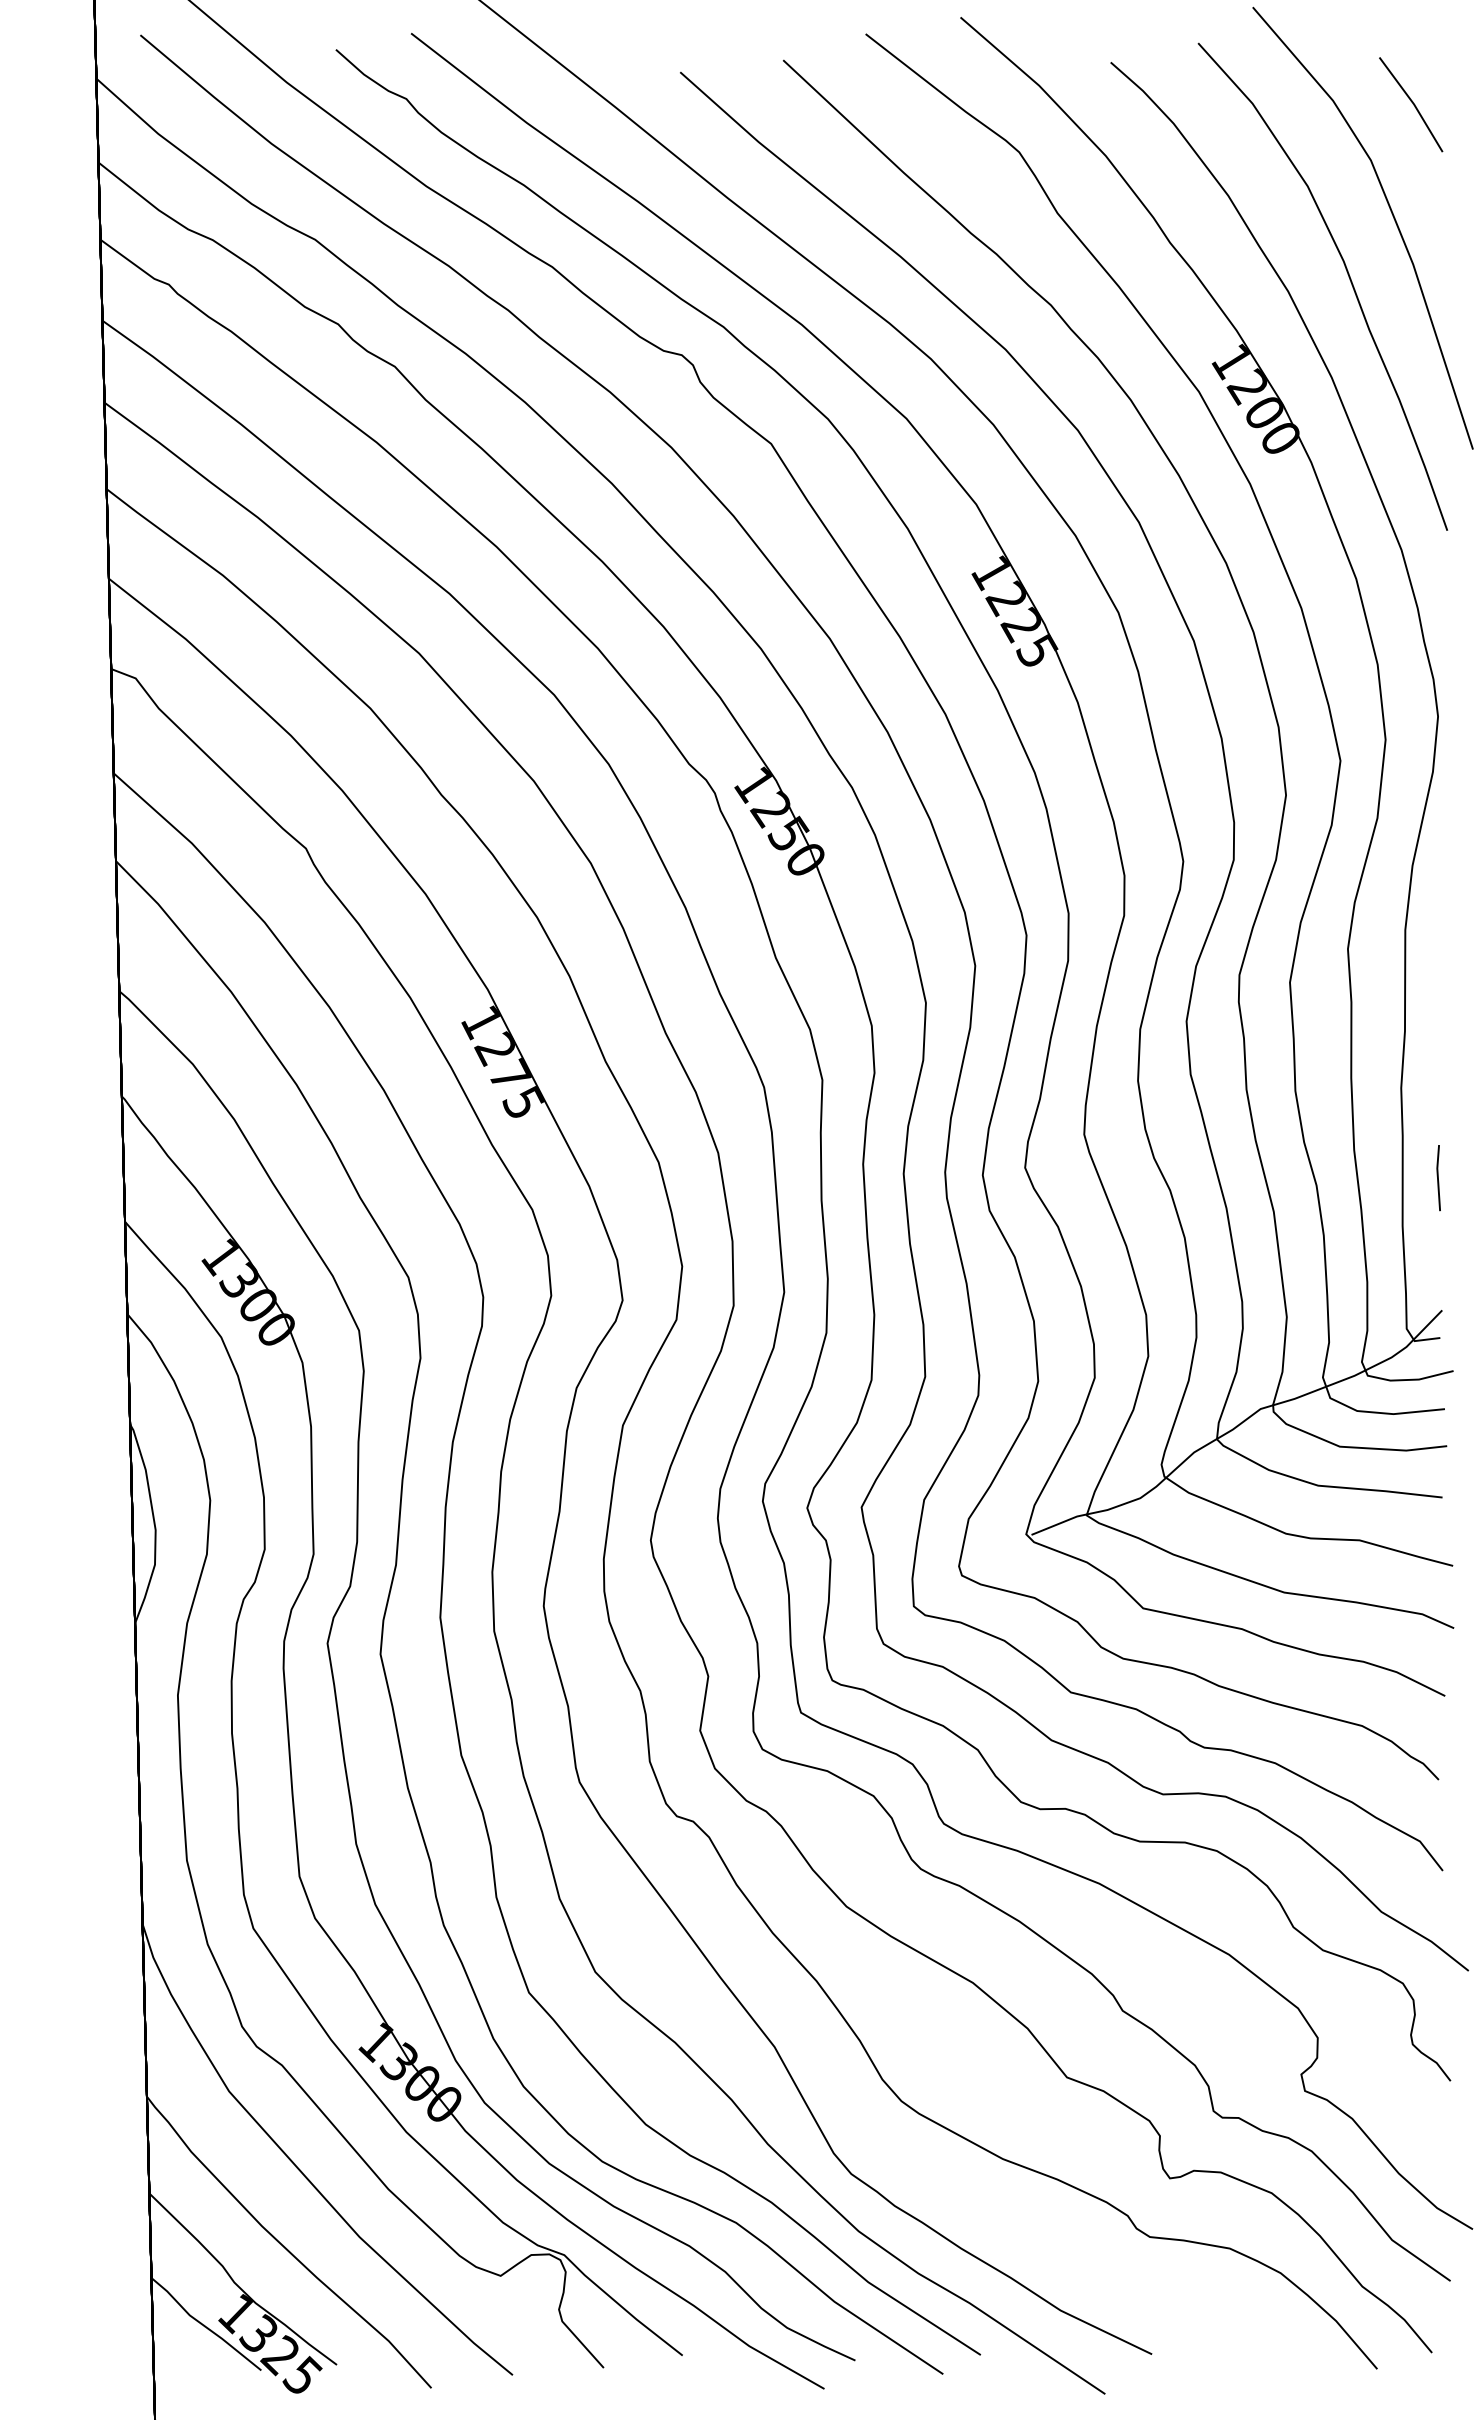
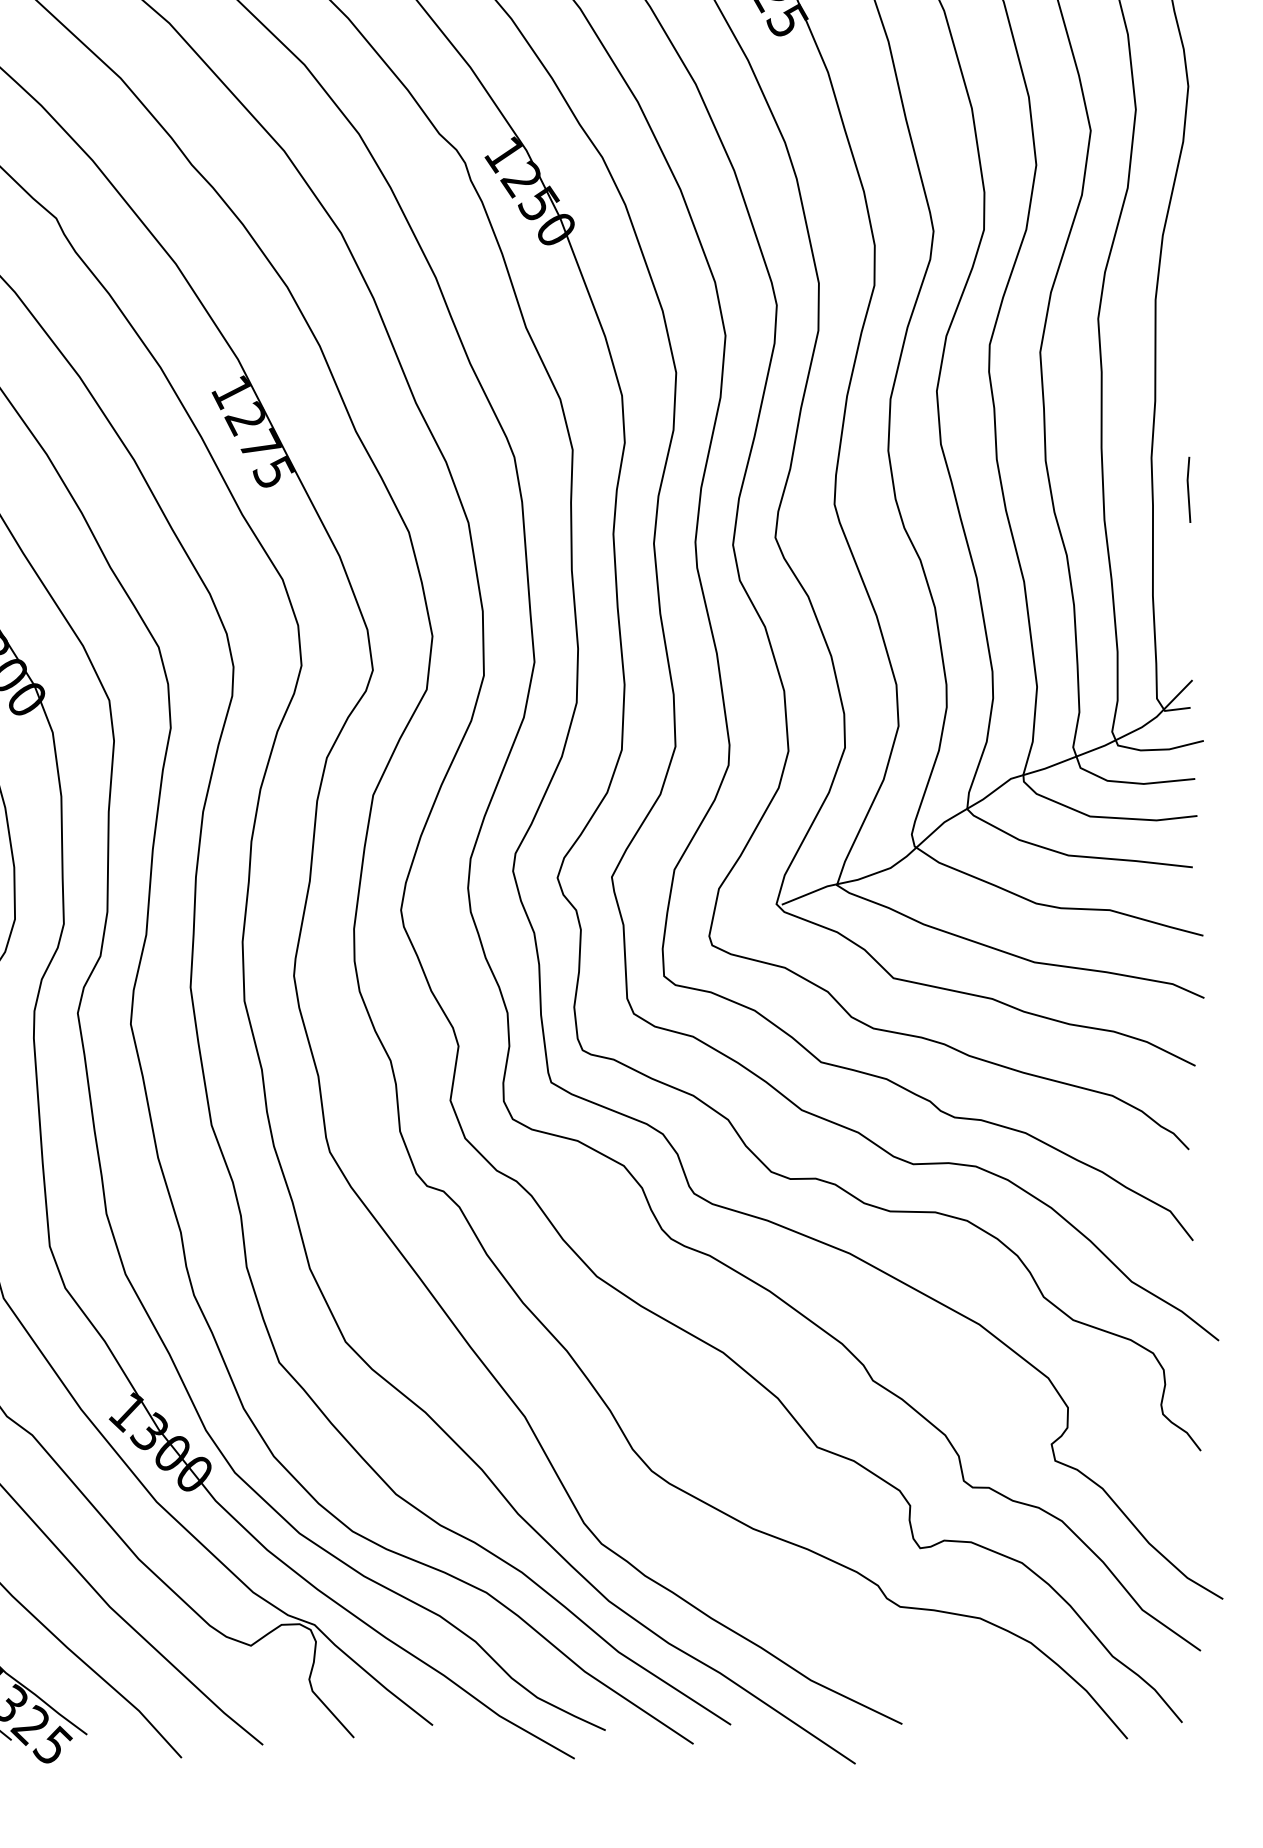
line: (1438, 1178) -> (1188, 490), moved

